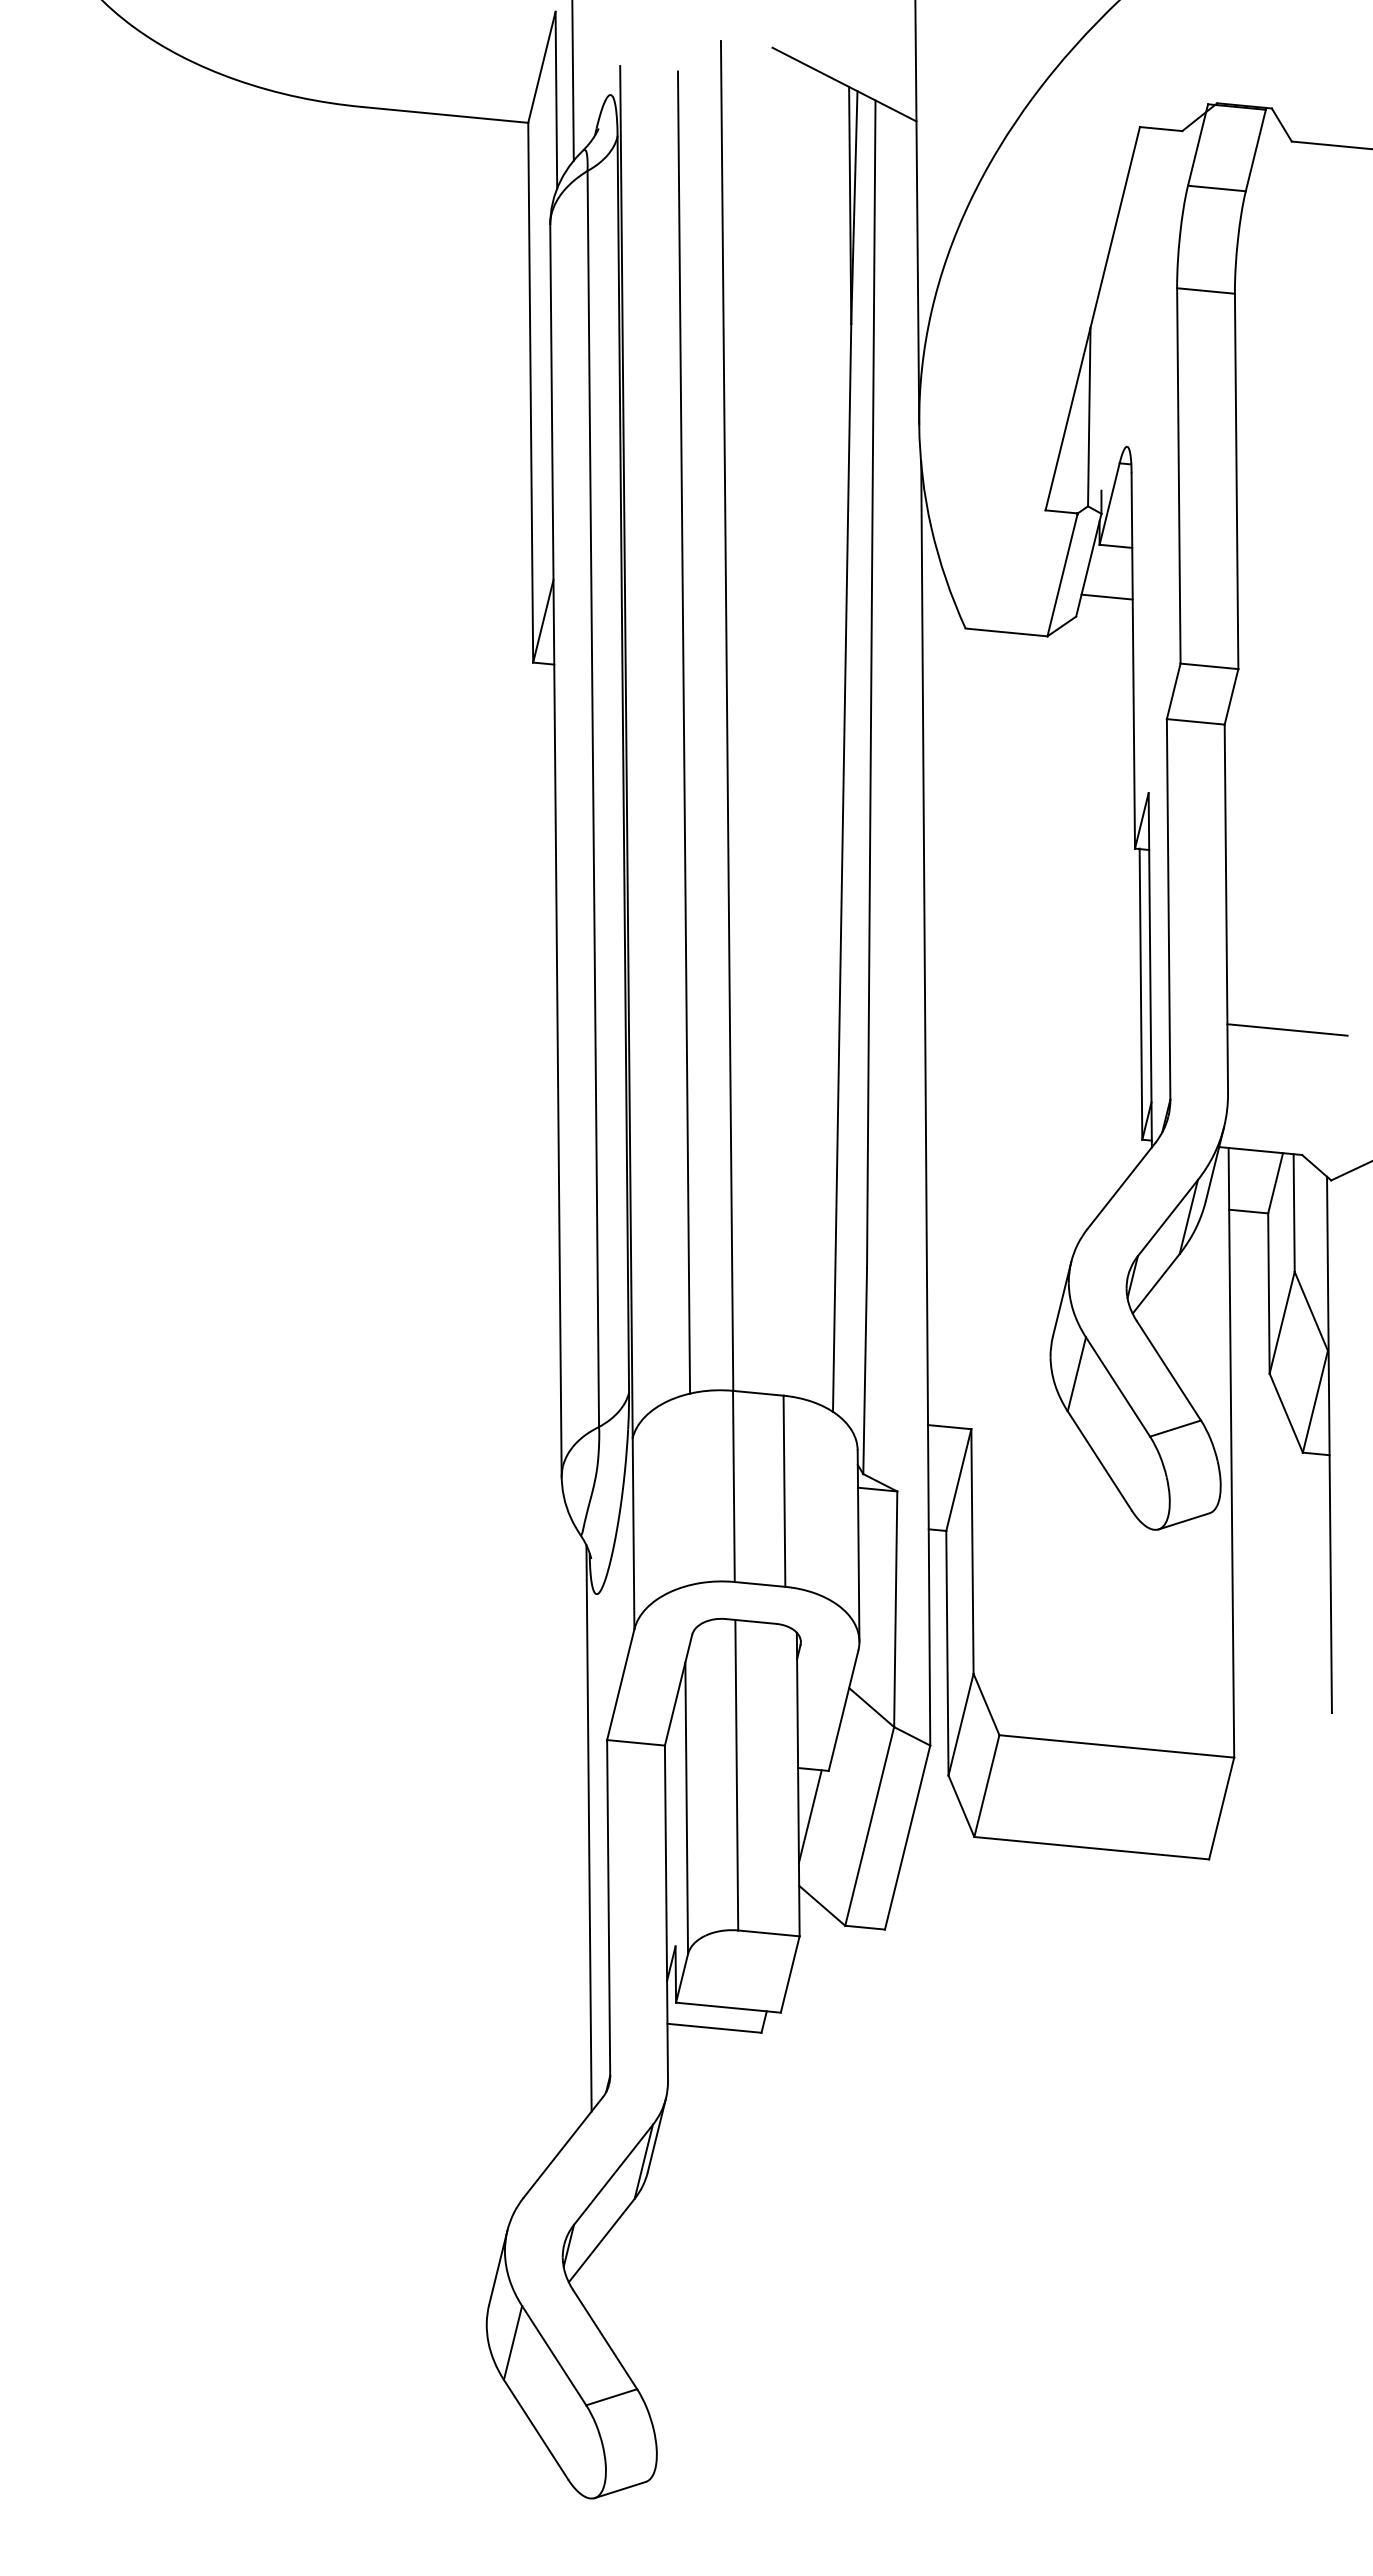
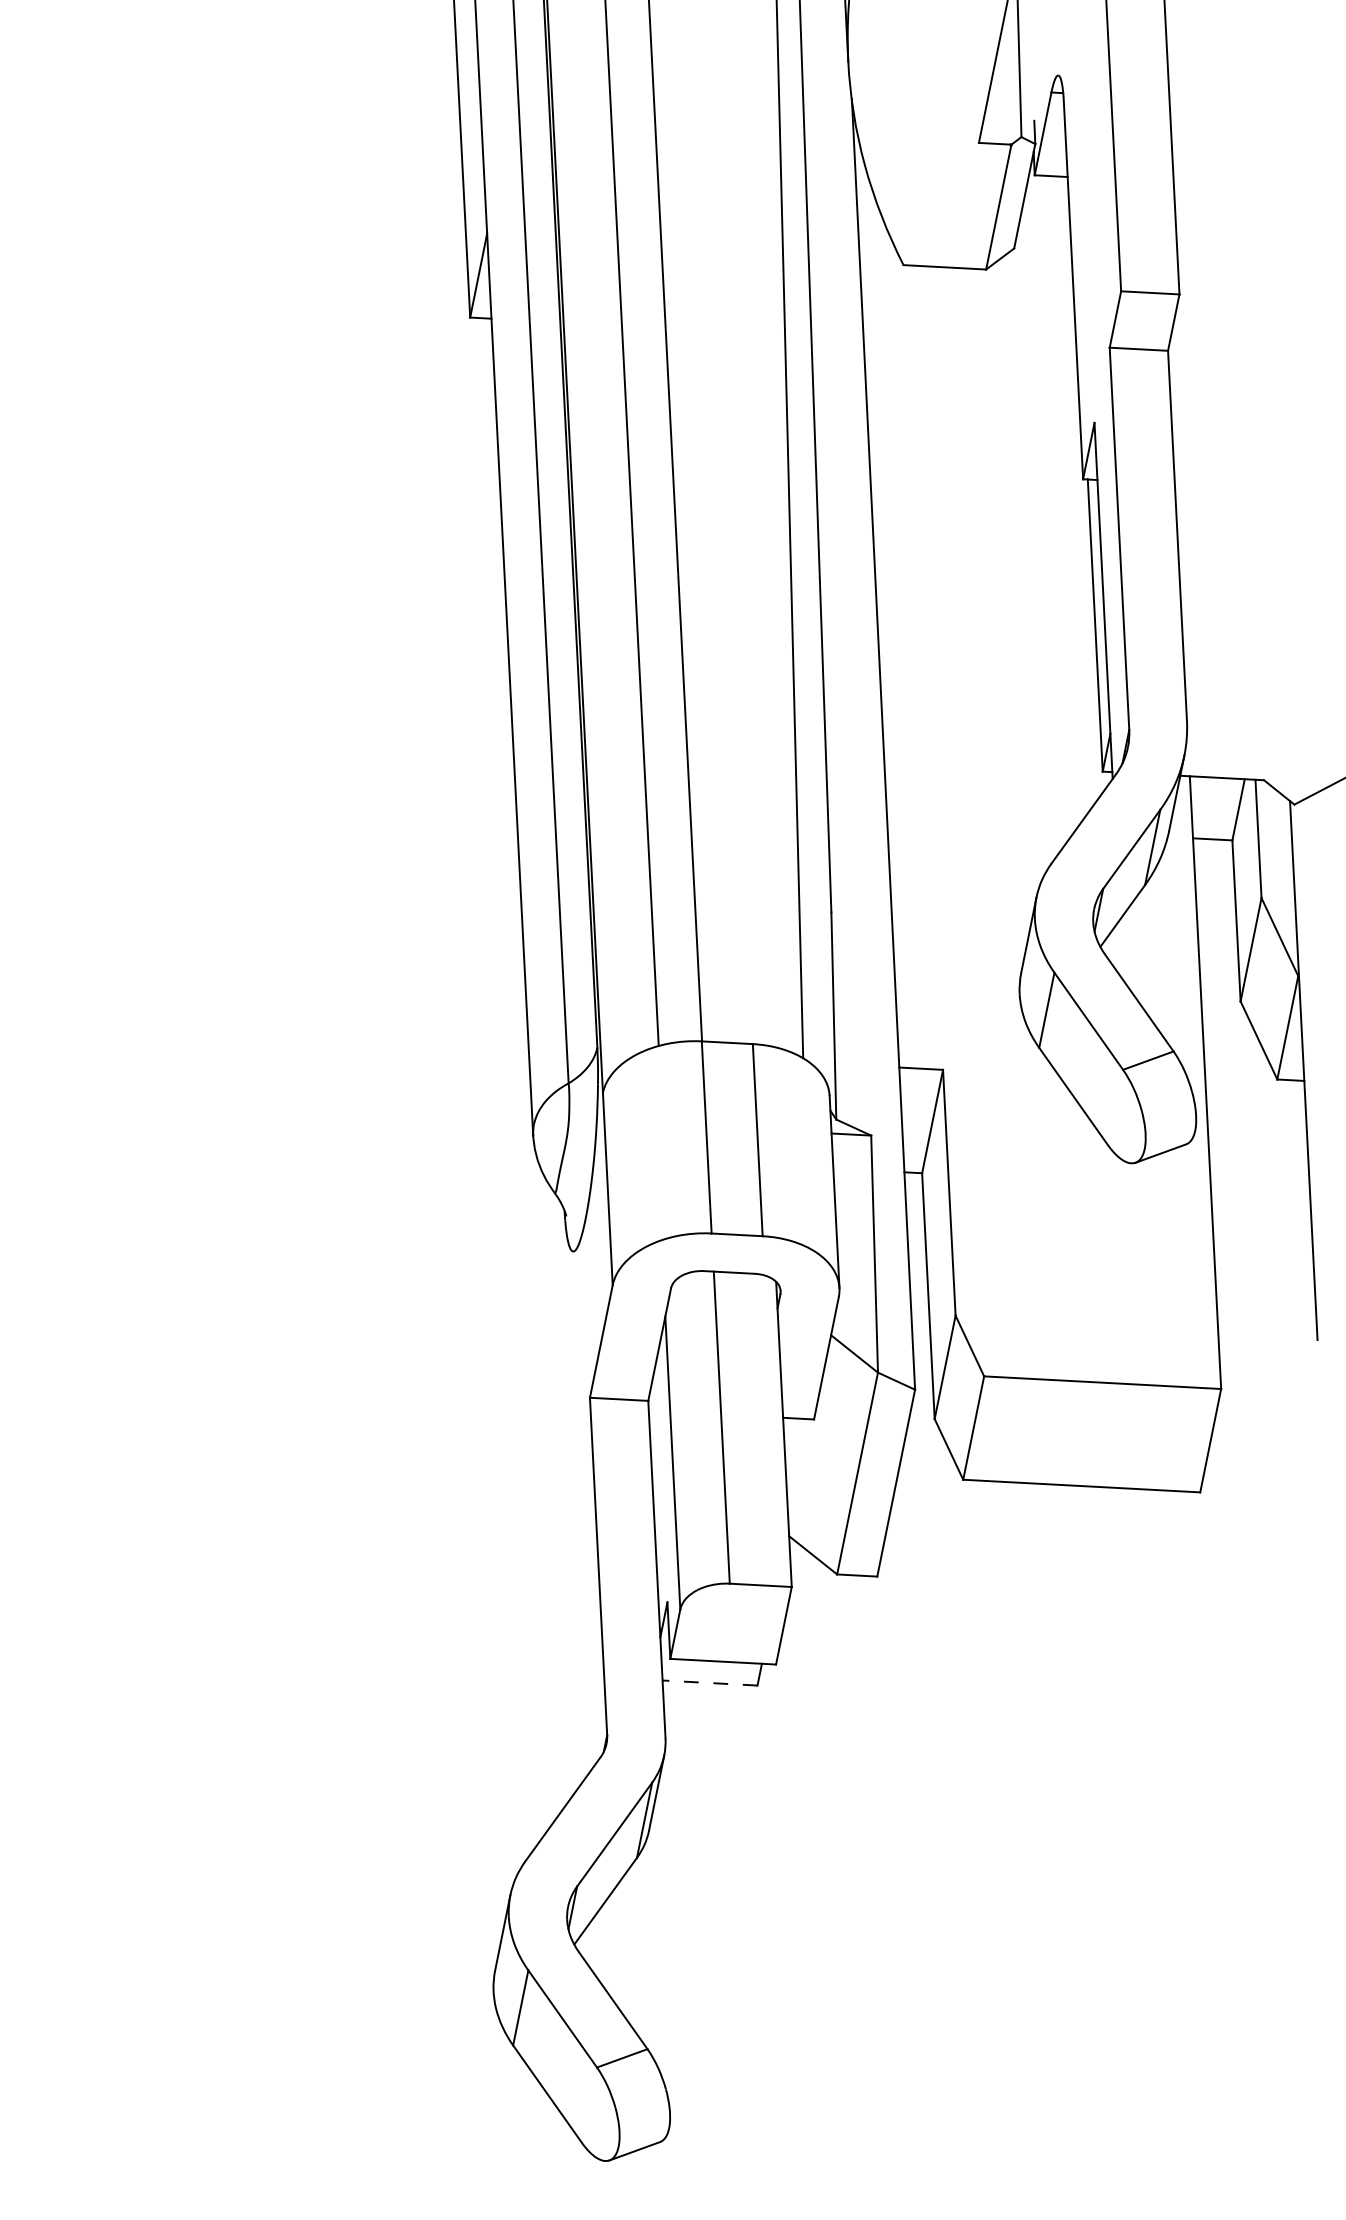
line: (1106, 596) -> (1043, 226), removed
line: (1287, 1029) -> (1244, 654), removed
line: (809, 1816) -> (796, 1466), removed
line: (588, 1828) -> (574, 1487), removed
line: (714, 2028) -> (710, 1683), solid -> dashed

